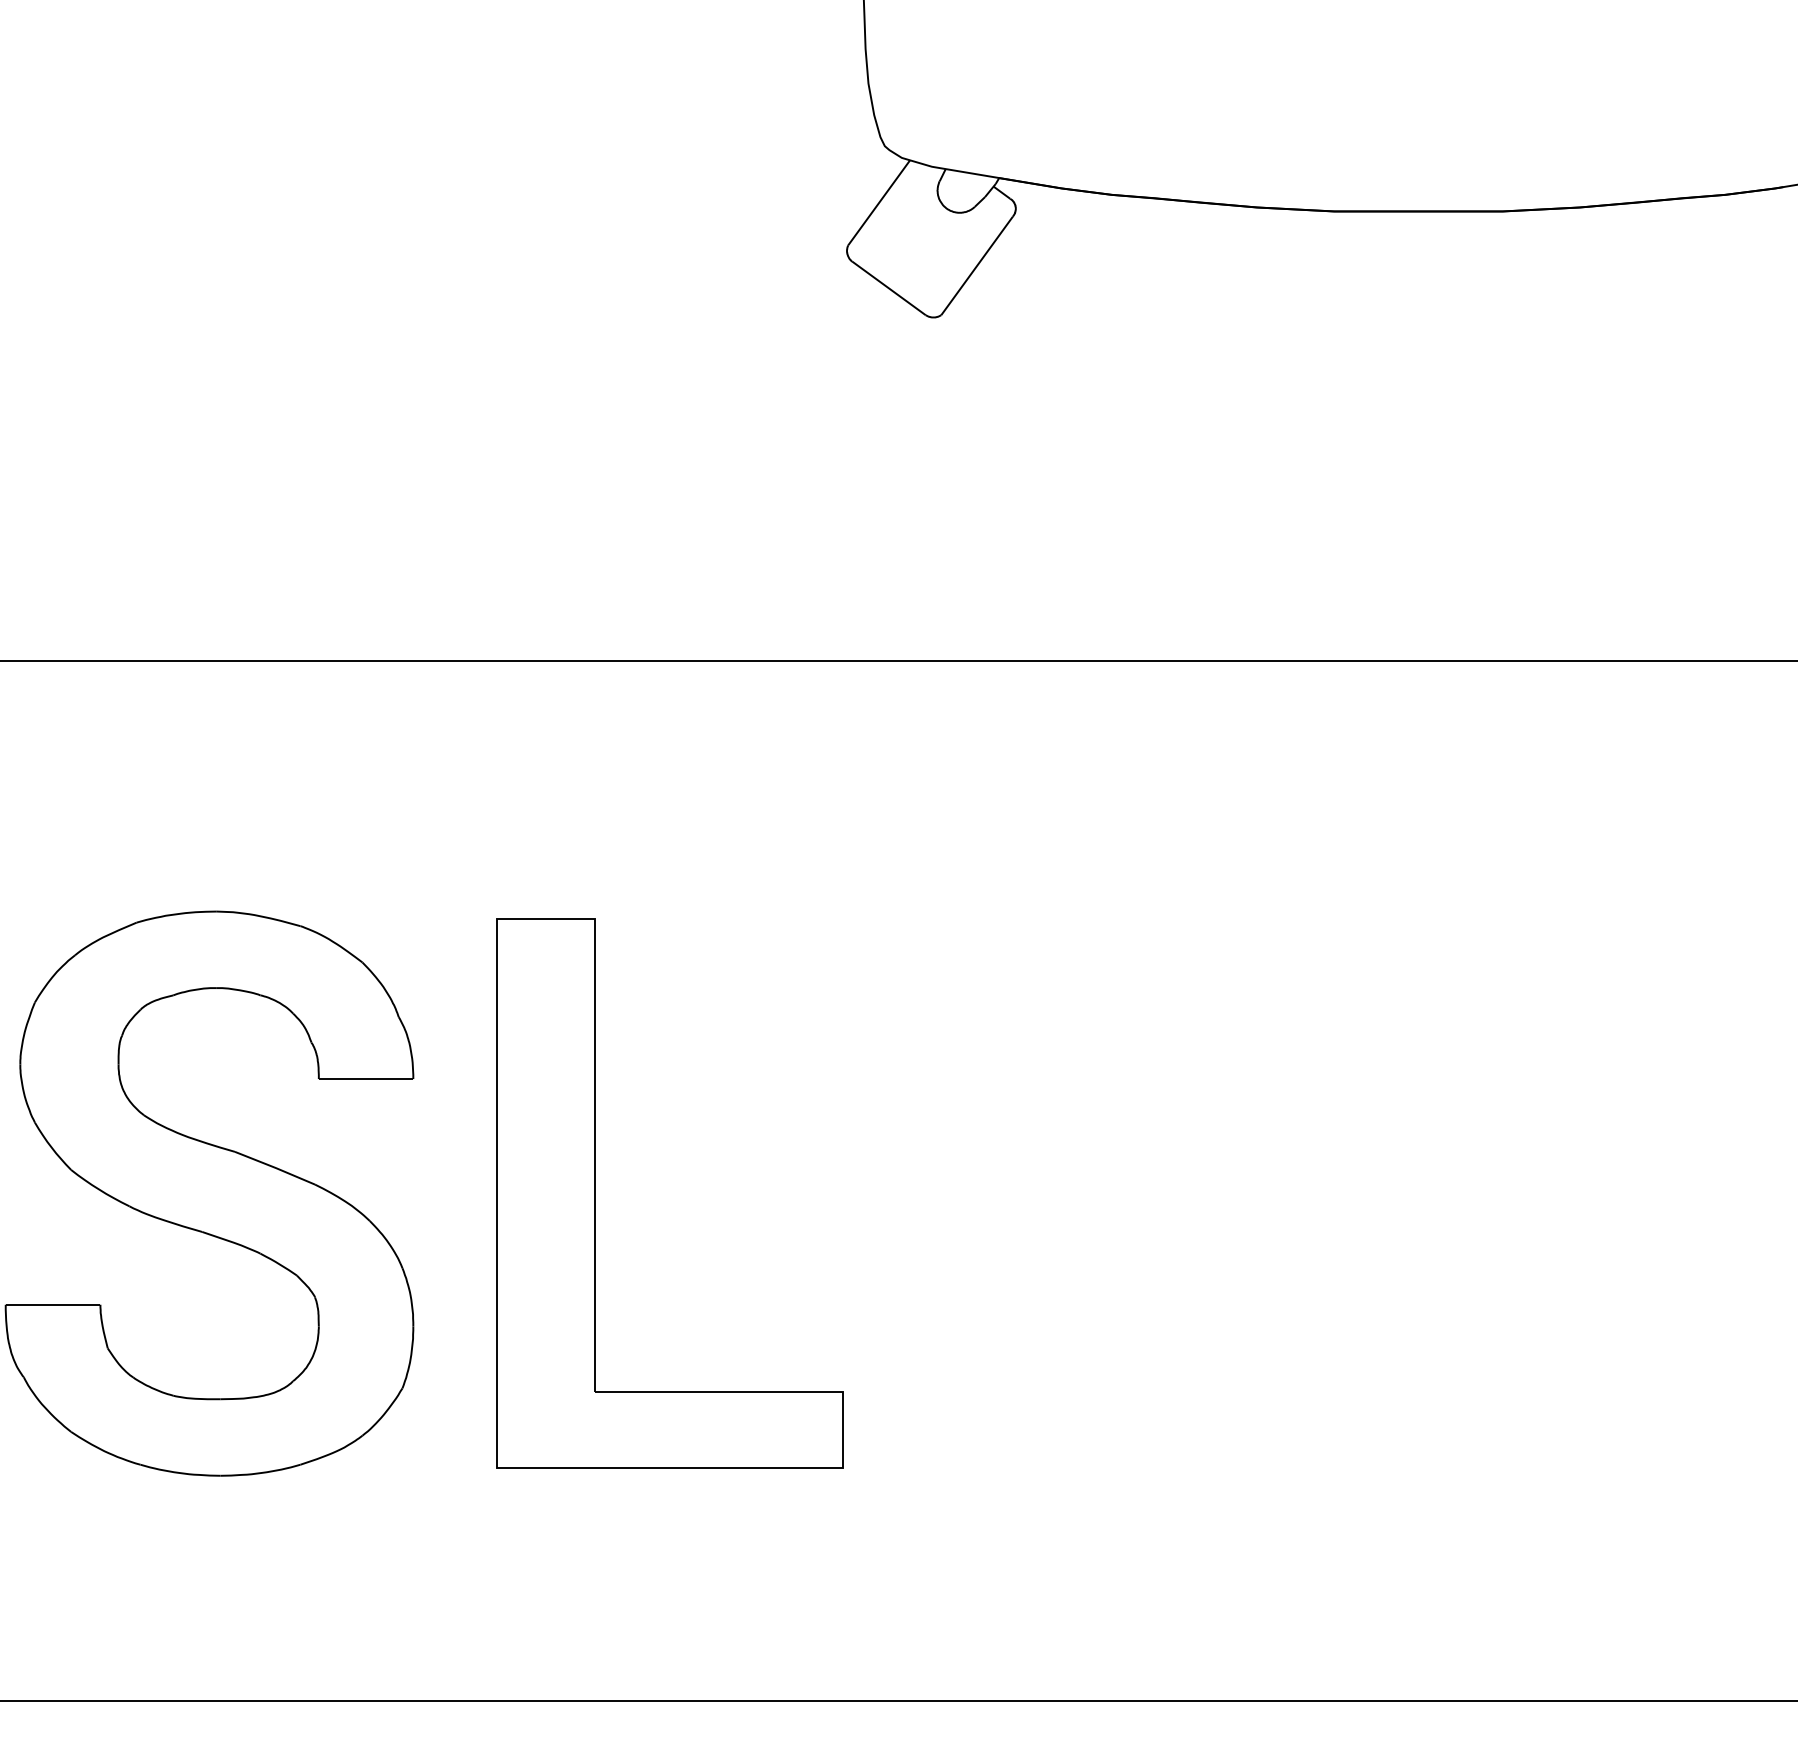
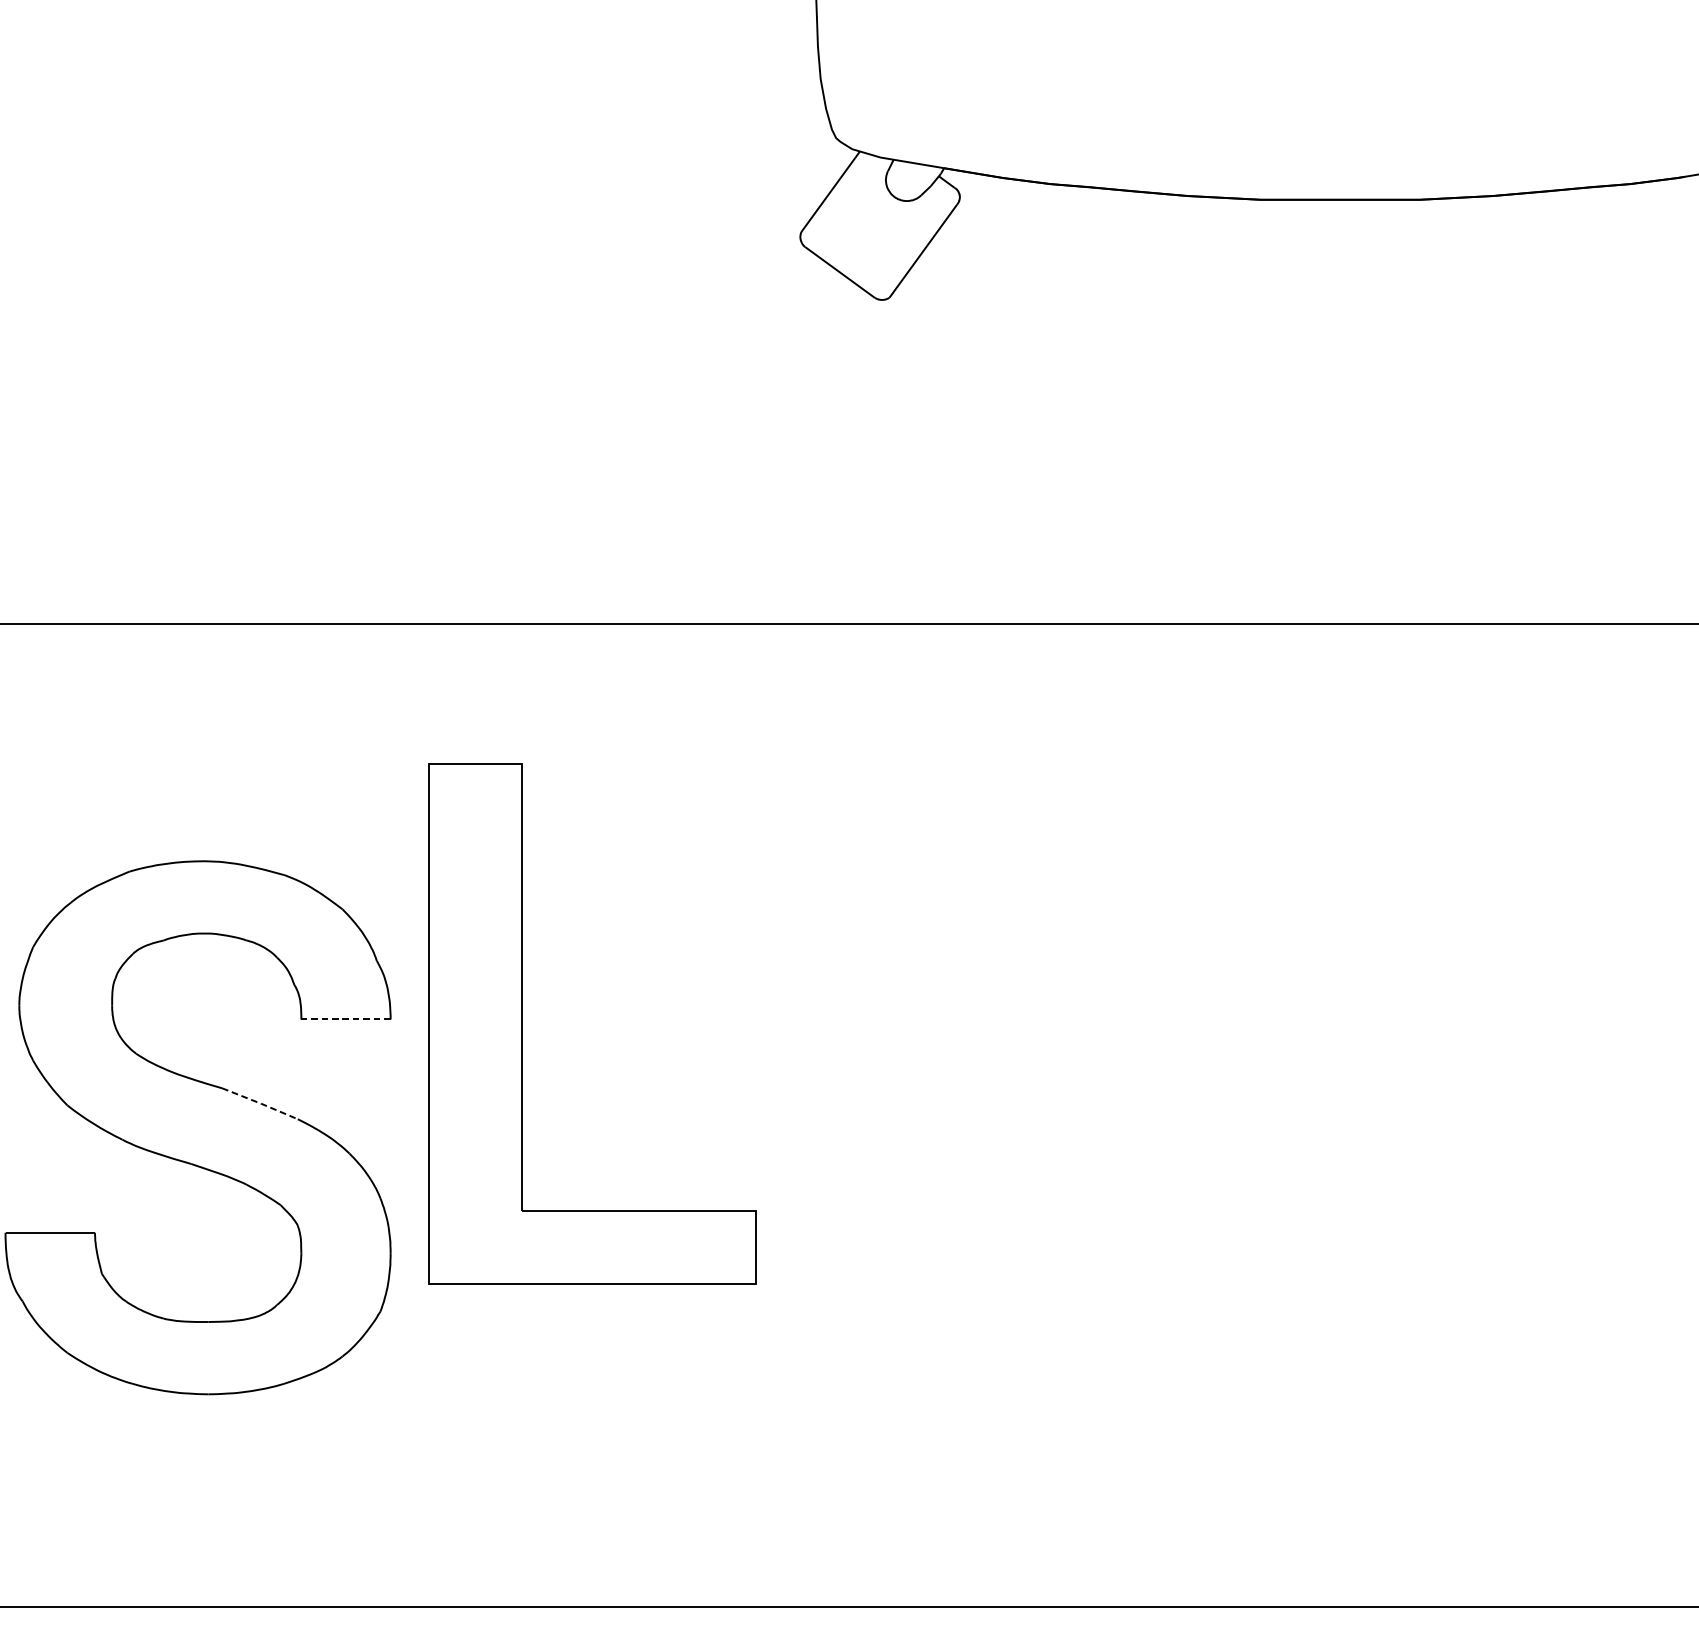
line: (365, 1079) -> (345, 1019), solid -> dashed
line: (276, 1168) -> (261, 1103), solid -> dashed
part: (595, 1193) -> (522, 1023), moved

